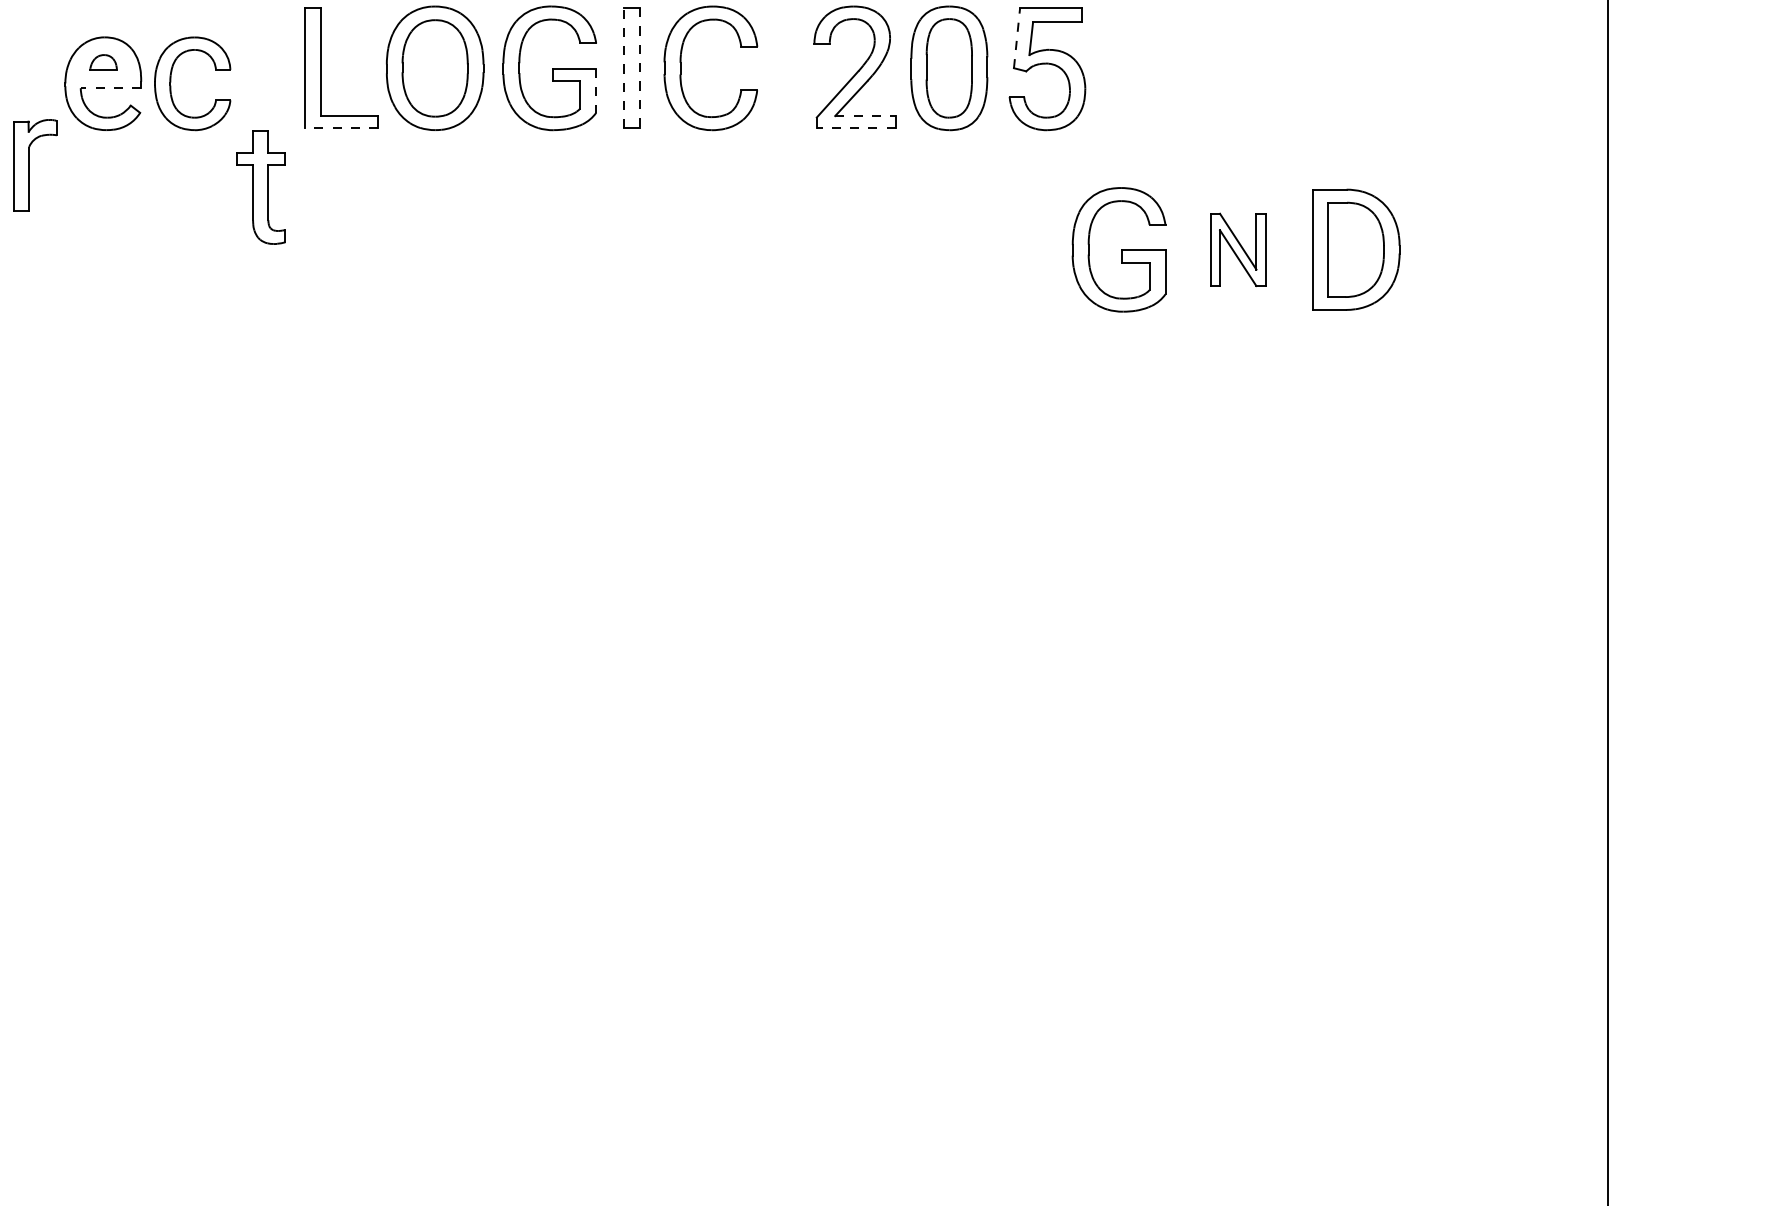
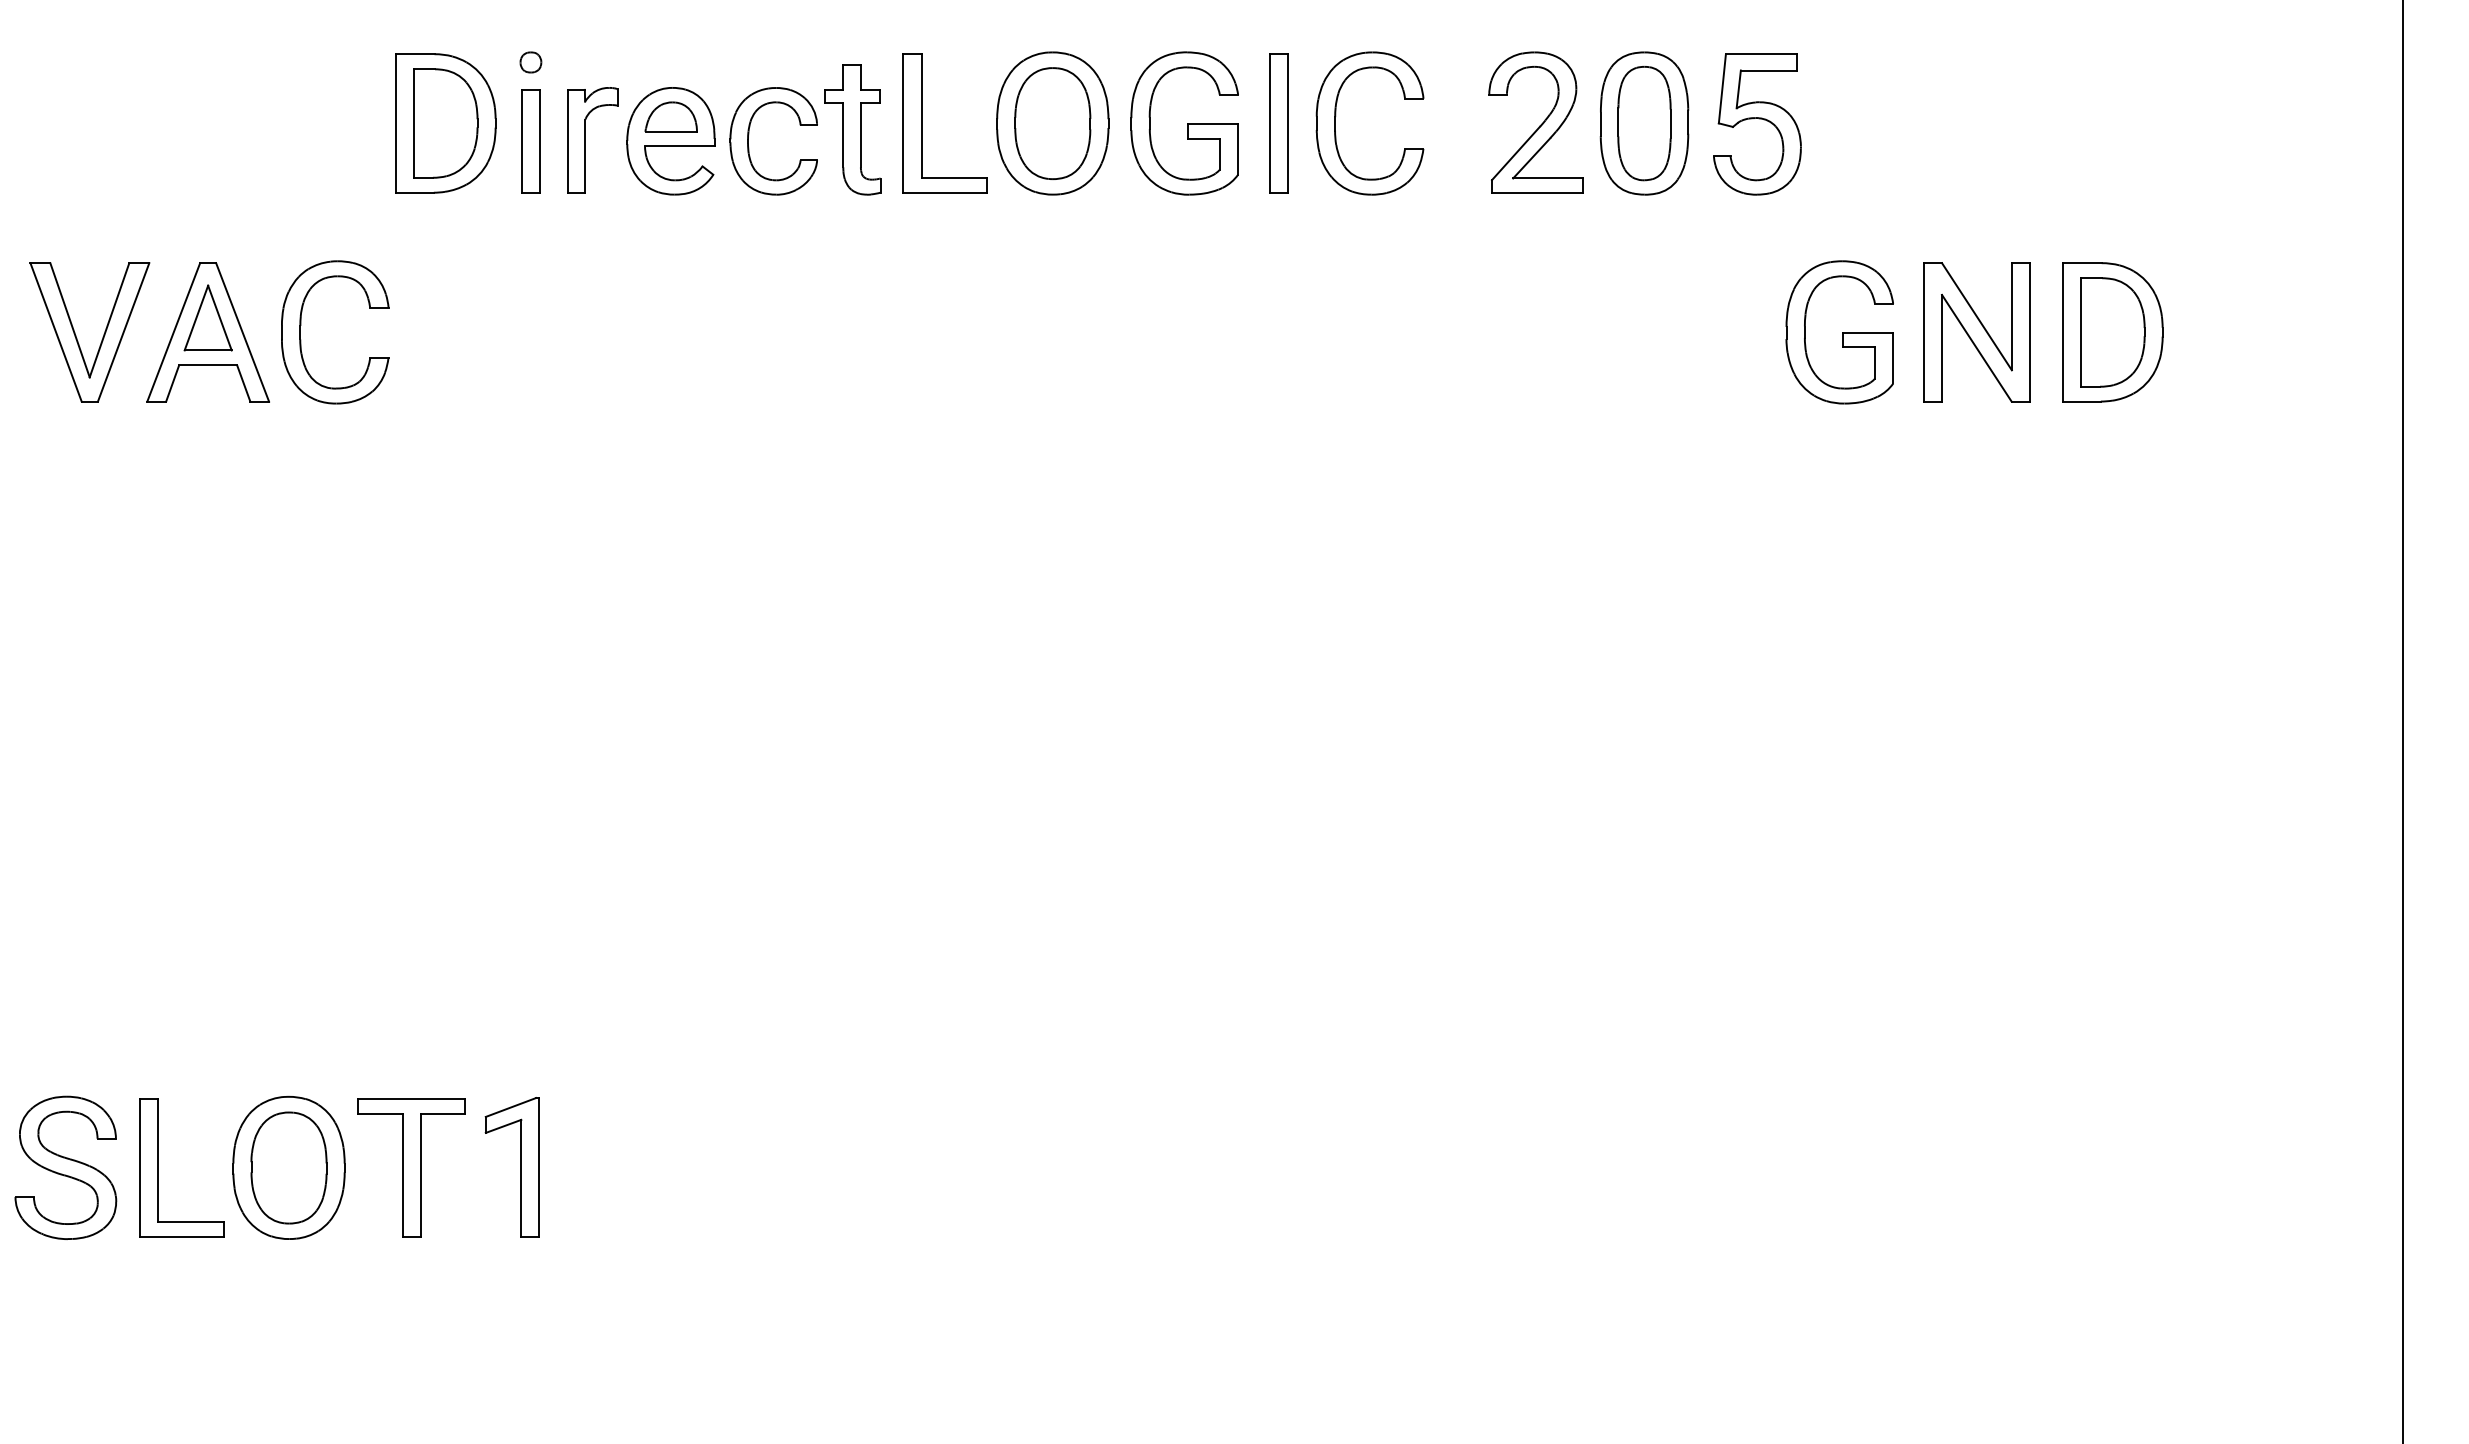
line: (1017, 37) -> (1722, 88), dashed -> solid
part: (102, 62) -> (670, 116), size x1.67
line: (623, 68) -> (1269, 123), dashed -> solid
line: (639, 69) -> (1288, 124), dashed -> solid
line: (110, 88) -> (679, 146), dashed -> solid
line: (596, 90) -> (1238, 149), dashed -> solid
line: (865, 116) -> (1547, 178), dashed -> solid
line: (341, 128) -> (945, 192), dashed -> solid
line: (855, 128) -> (1536, 192), dashed -> solid
part: (29, 165) -> (585, 140), moved
part: (261, 187) -> (852, 129), moved
part: (1237, 249) -> (1976, 332), size x1.67

